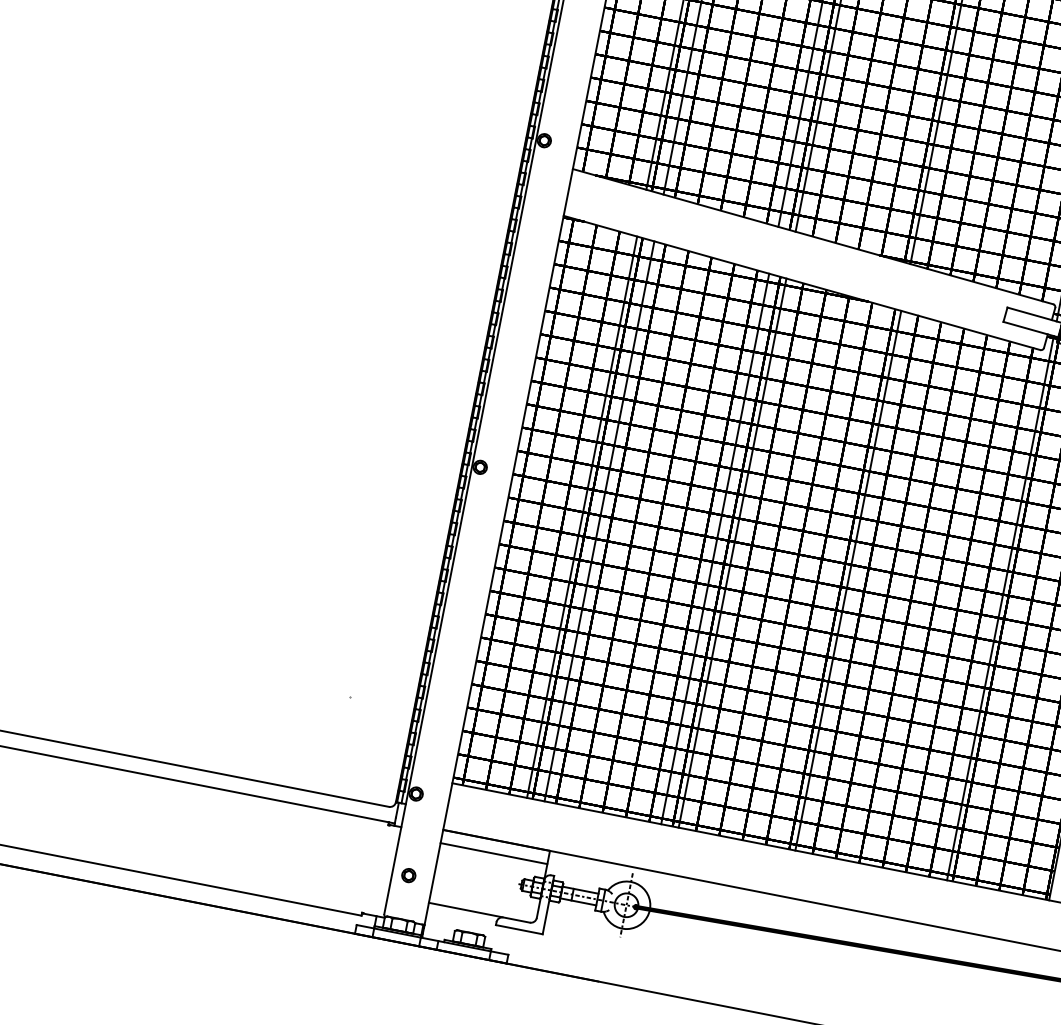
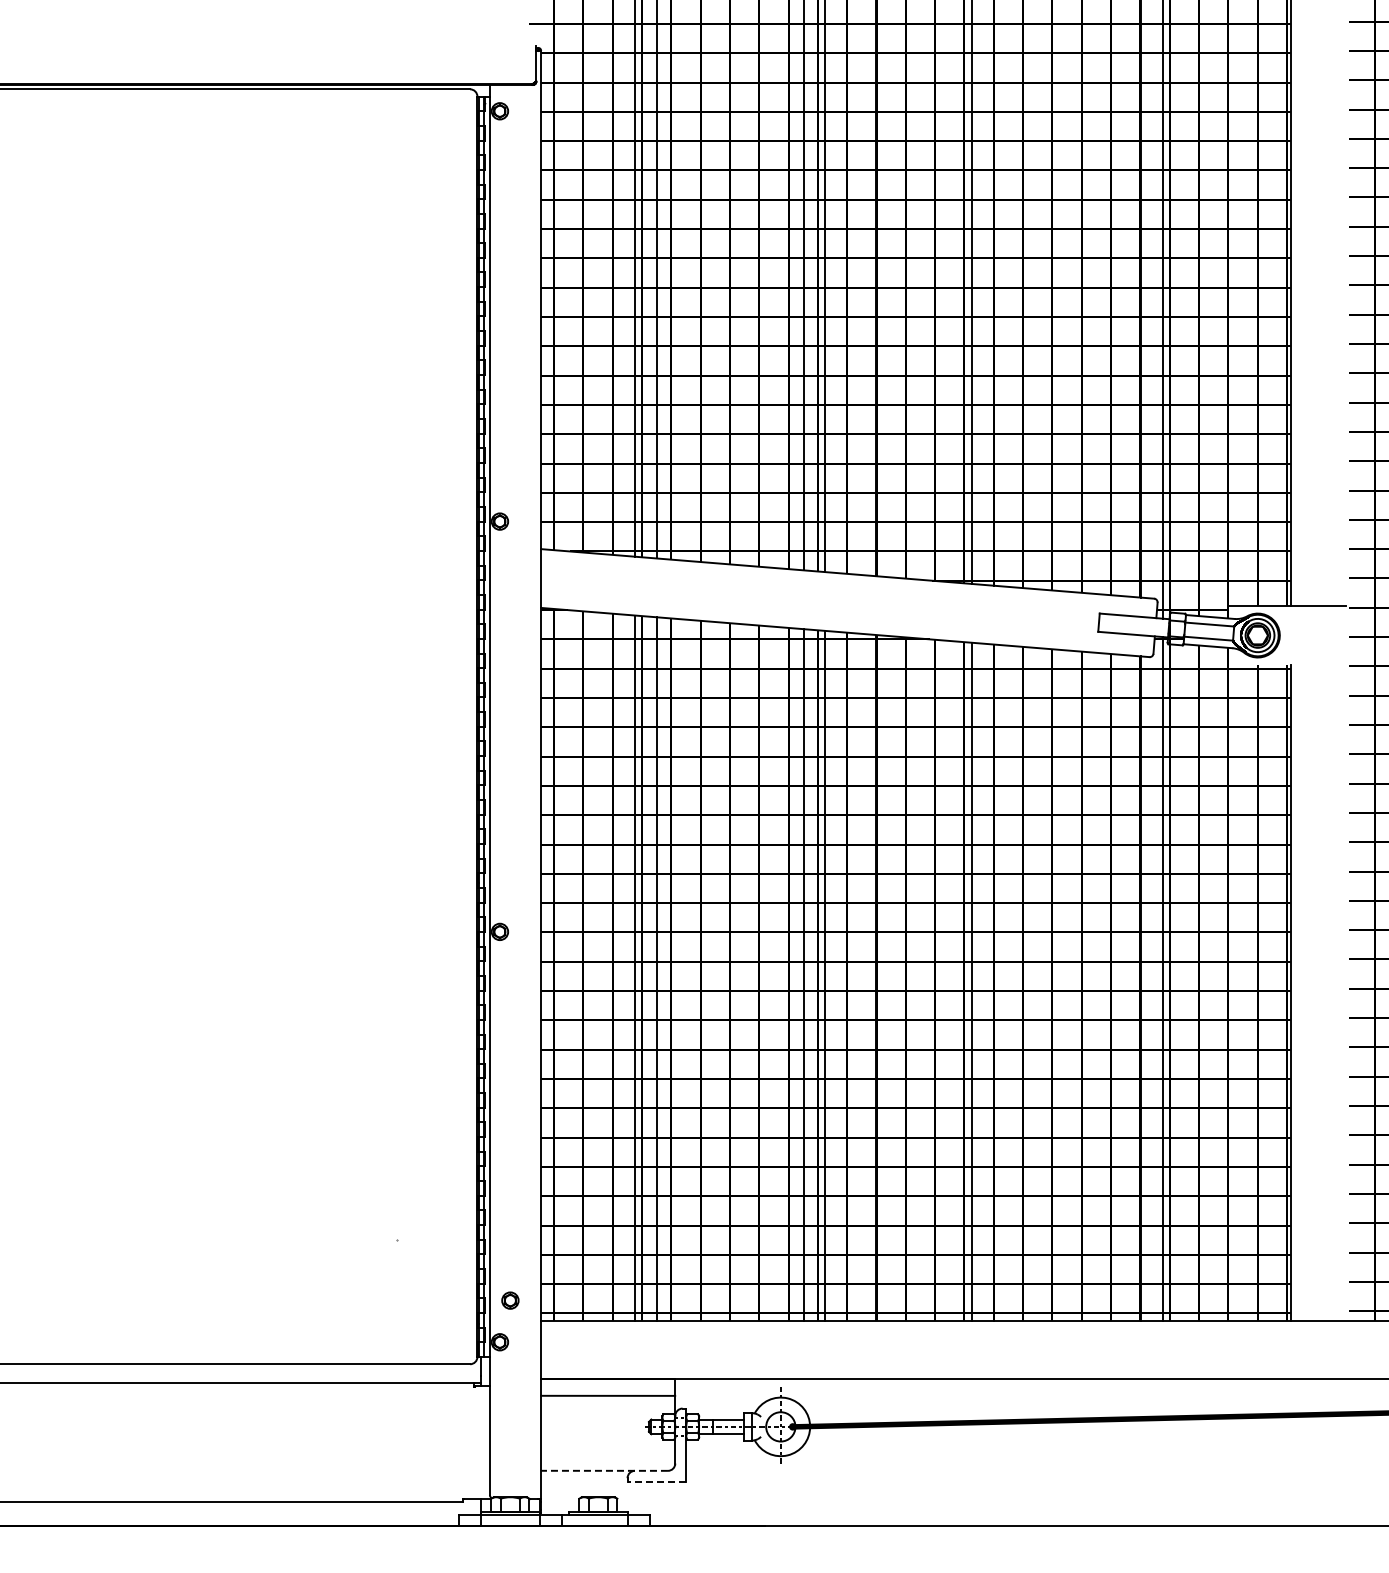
part: (408, 875) -> (510, 1300), moved
line: (479, 912) -> (604, 1470), solid -> dashed
line: (519, 929) -> (656, 1481), solid -> dashed

